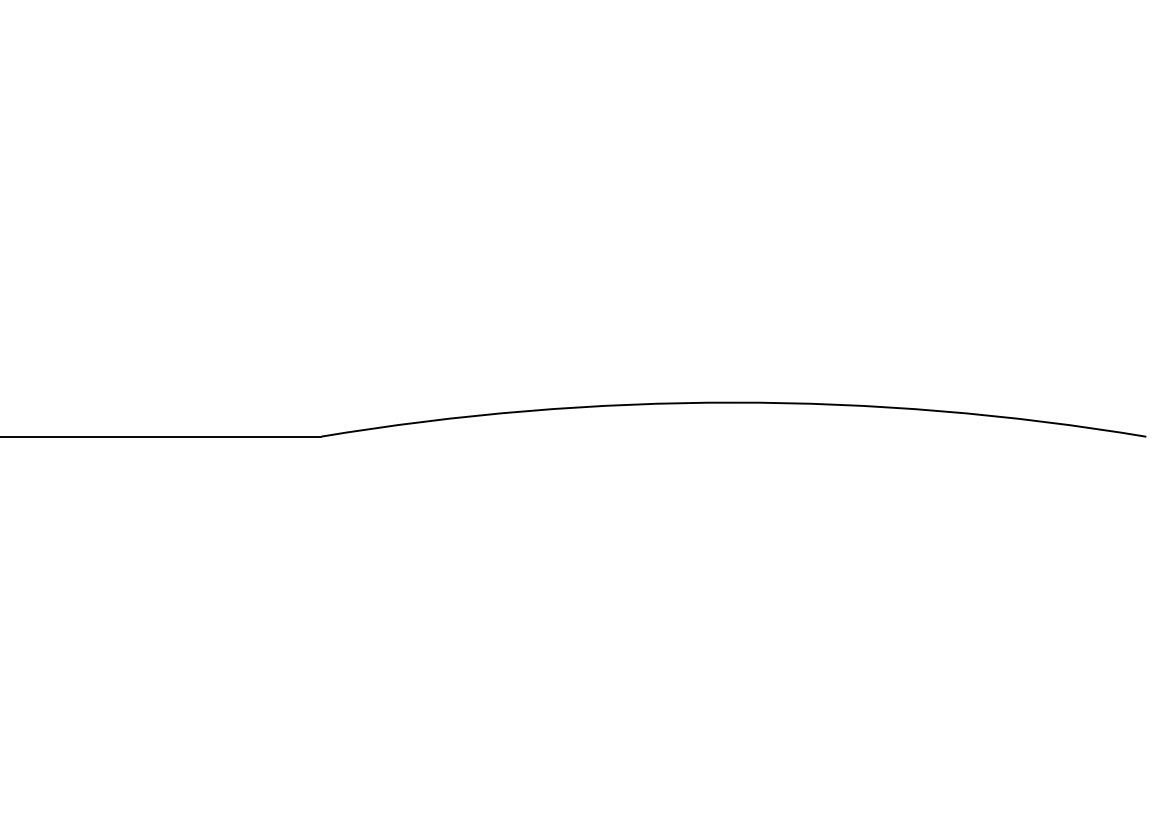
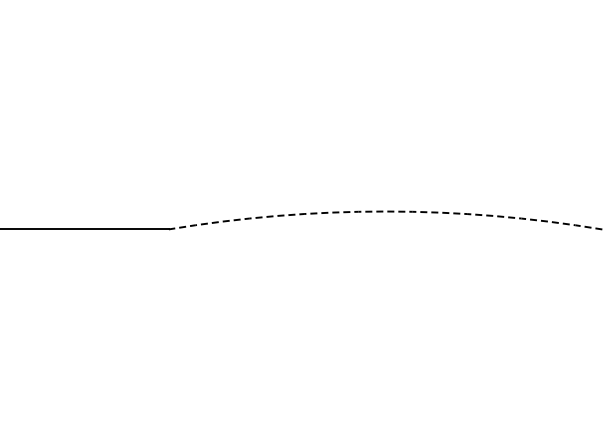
arc: (733, 402) -> (385, 211), solid -> dashed

